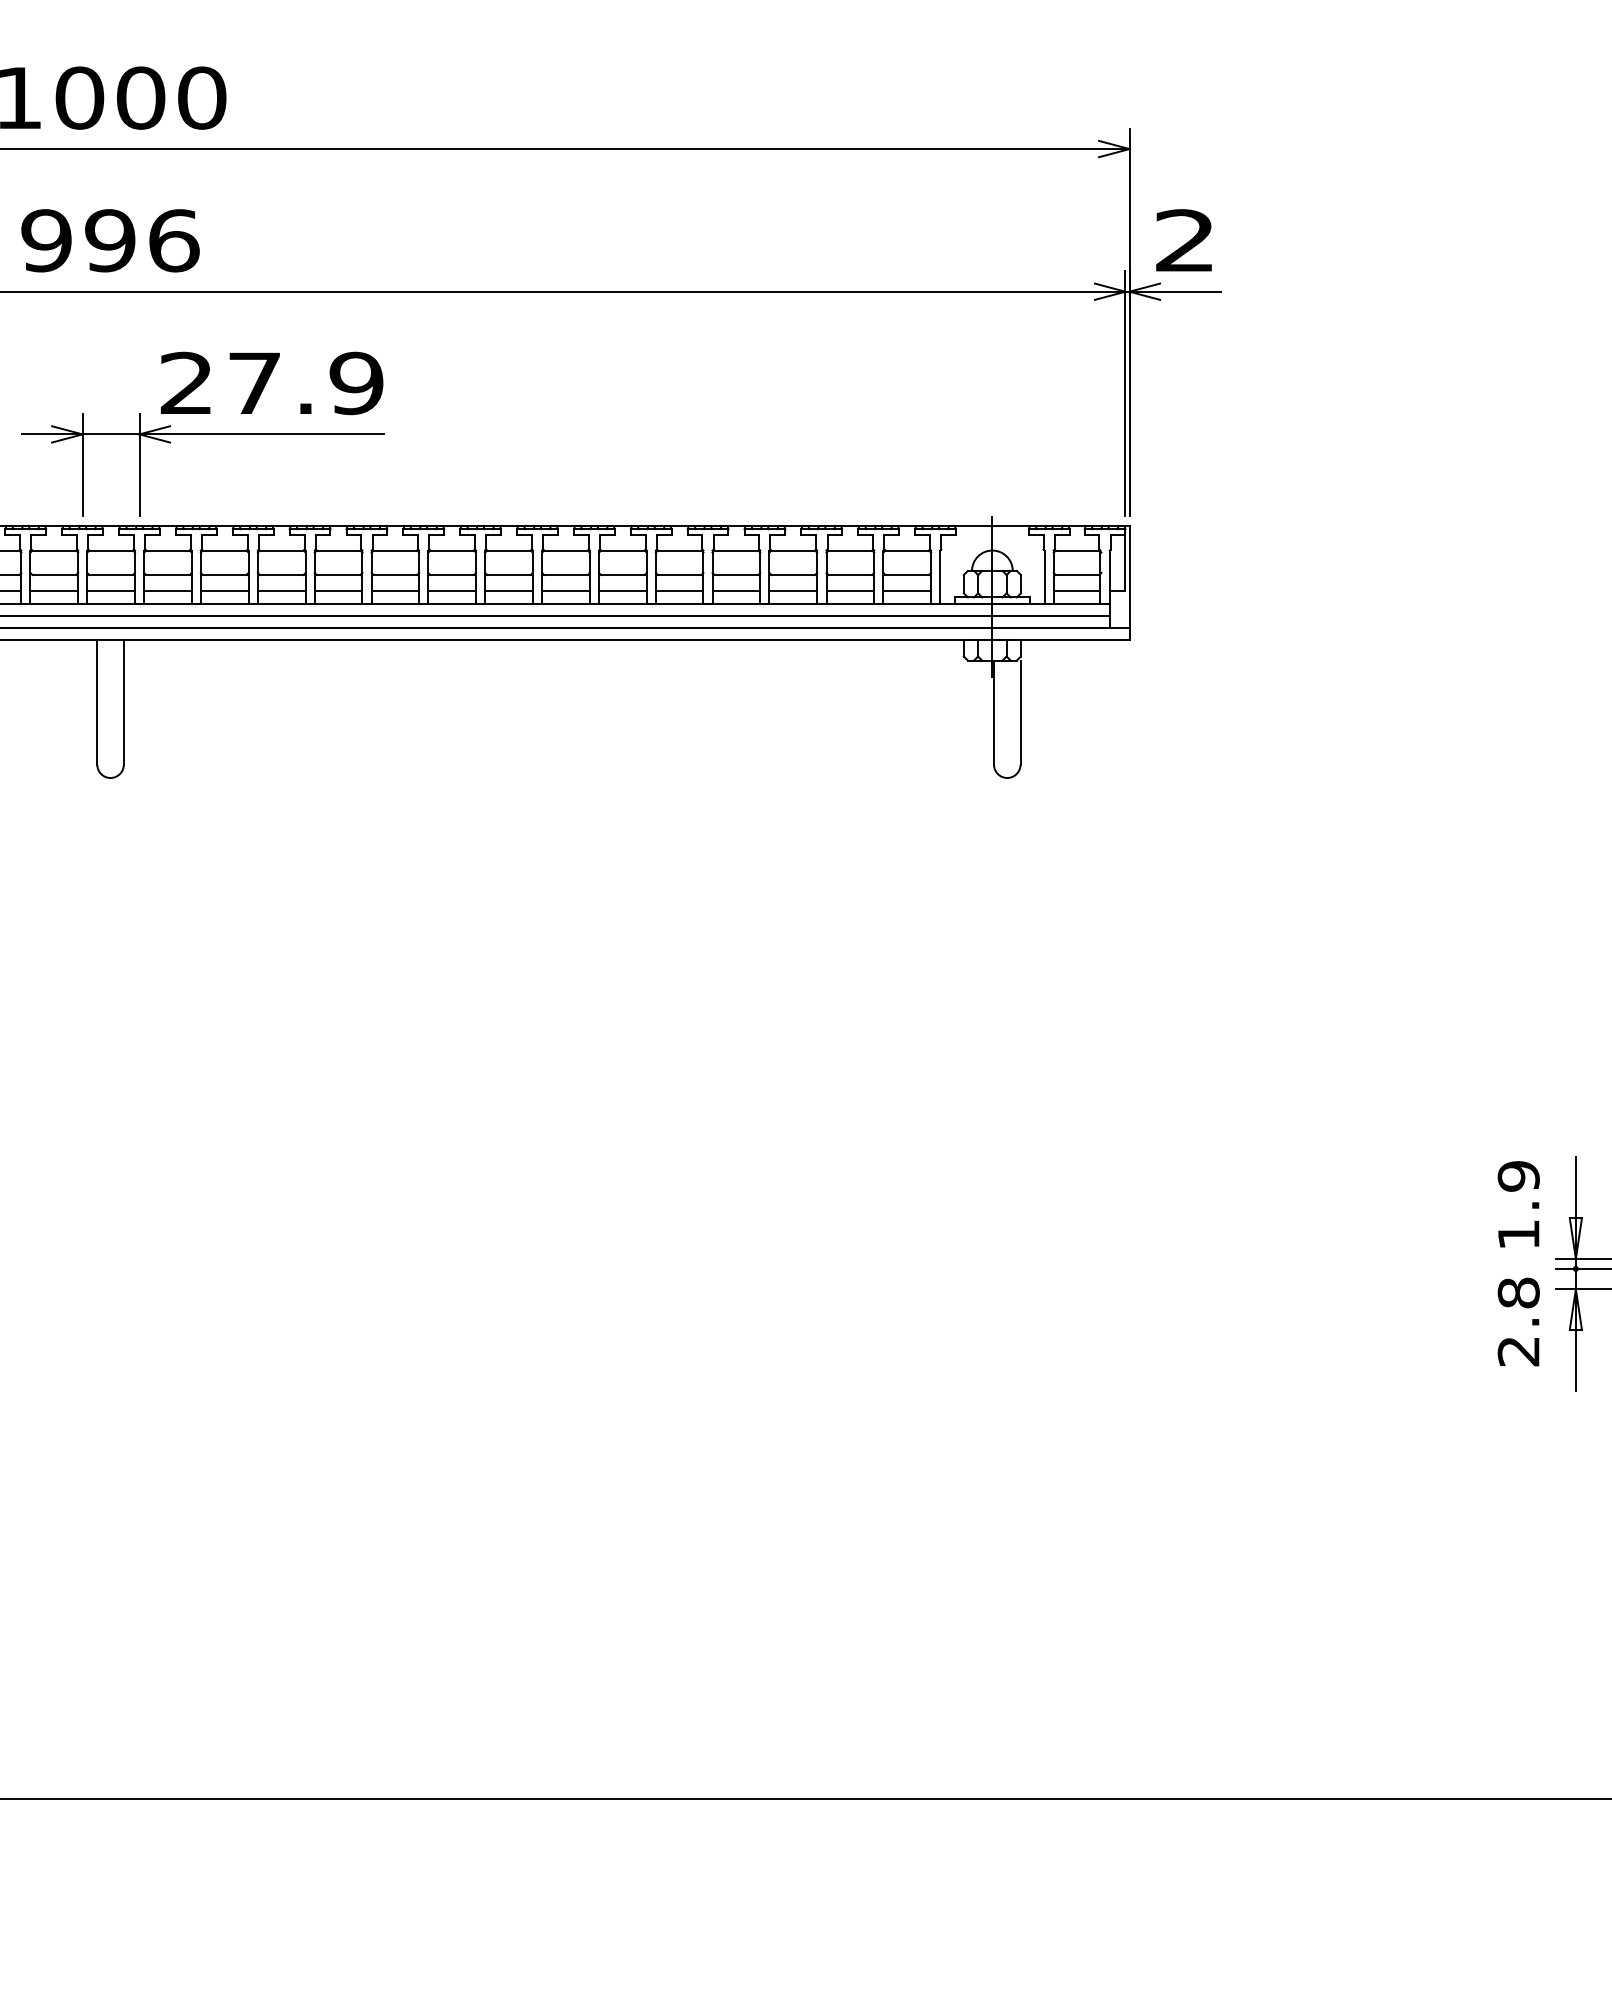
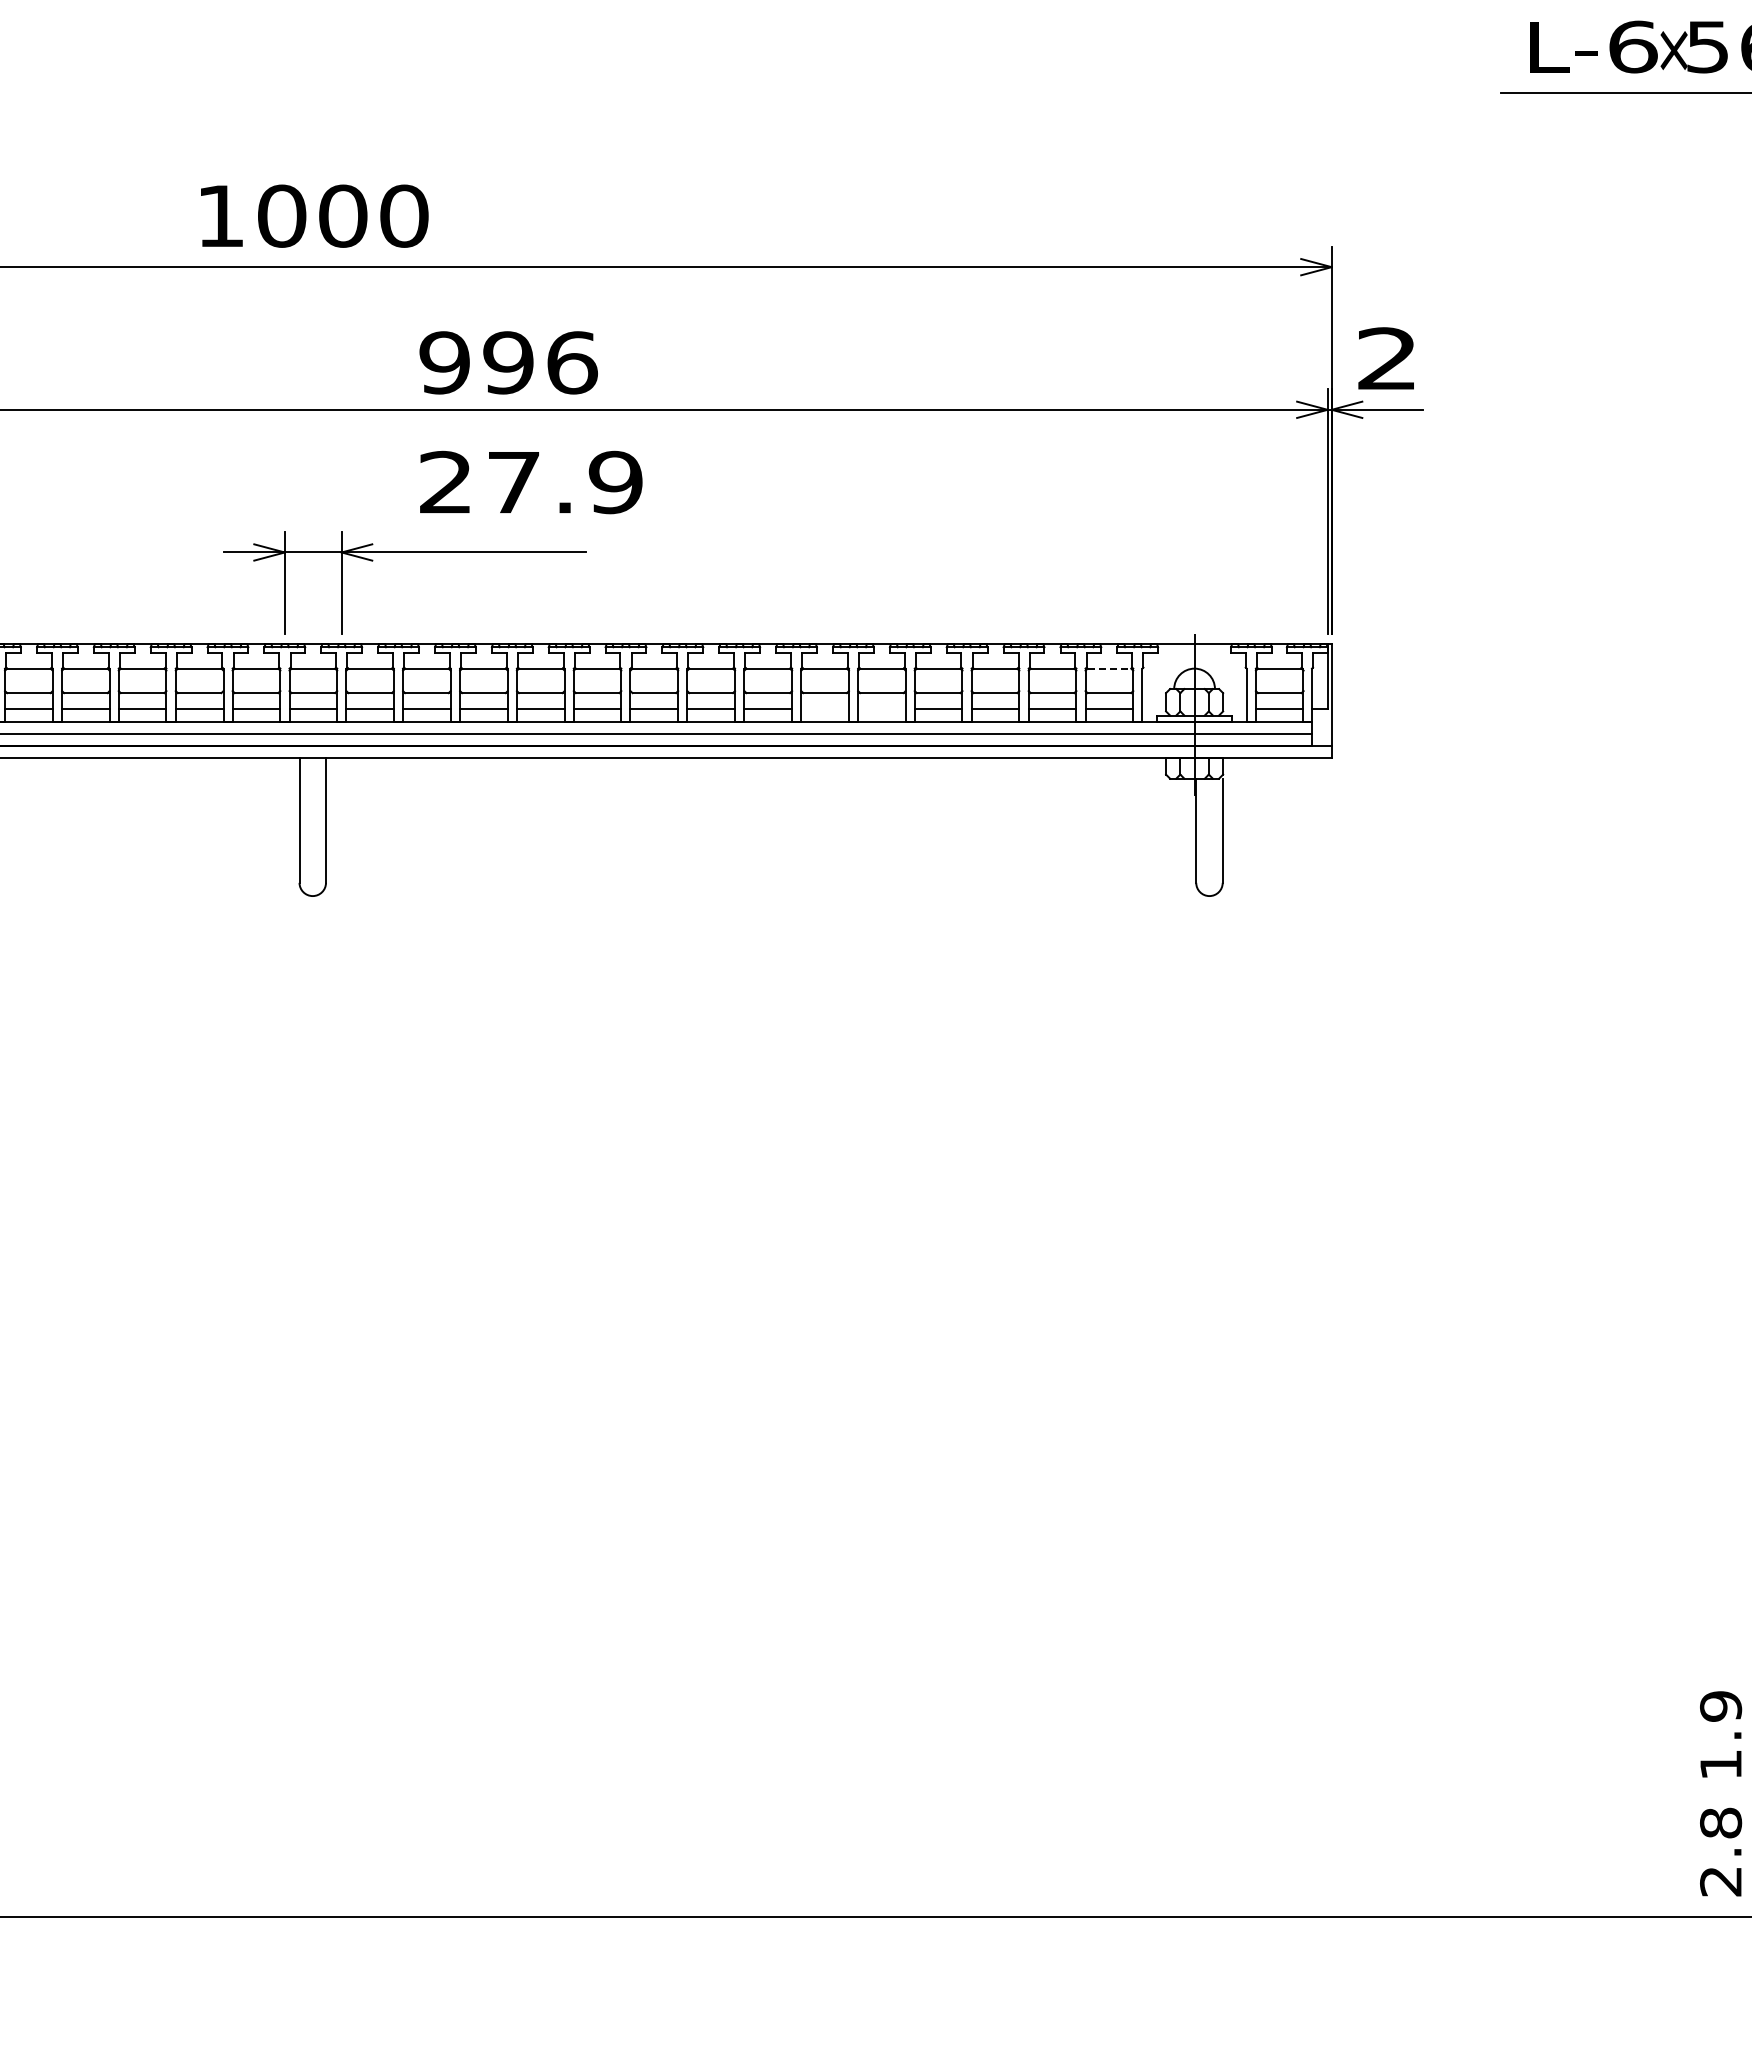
text: (110, 240) -> (508, 362), moved
text: (272, 383) -> (531, 482), moved
line: (907, 550) -> (1109, 668), solid -> dashed
line: (622, 591) -> (824, 709), removed
line: (679, 591) -> (881, 709), removed
text: (1519, 1263) -> (1721, 1793), moved

